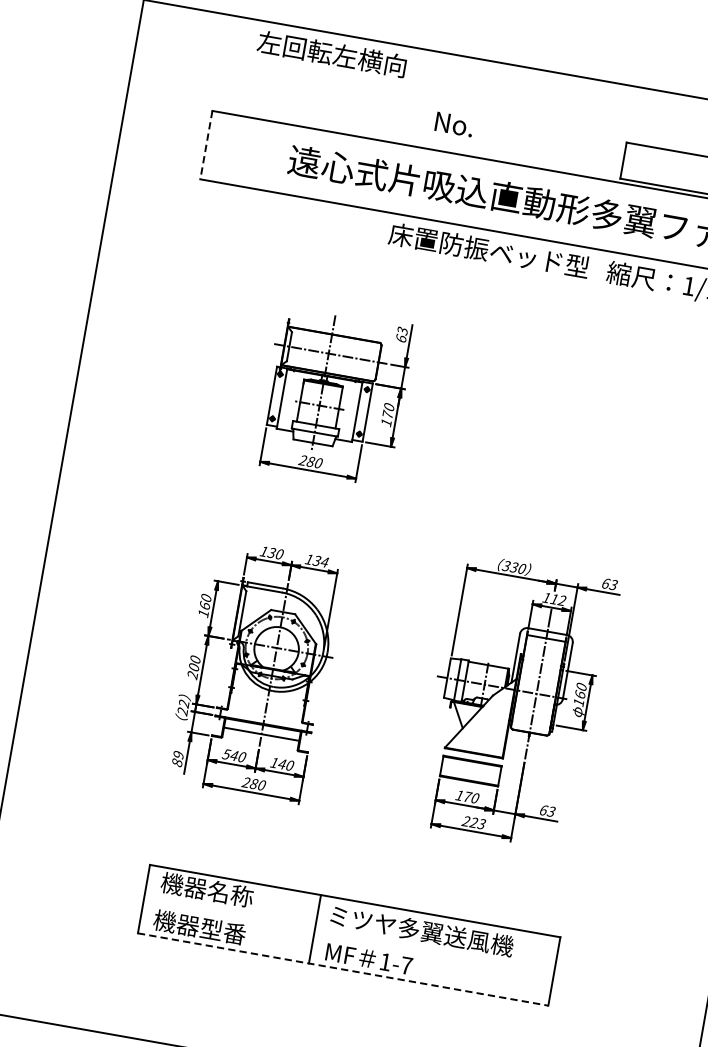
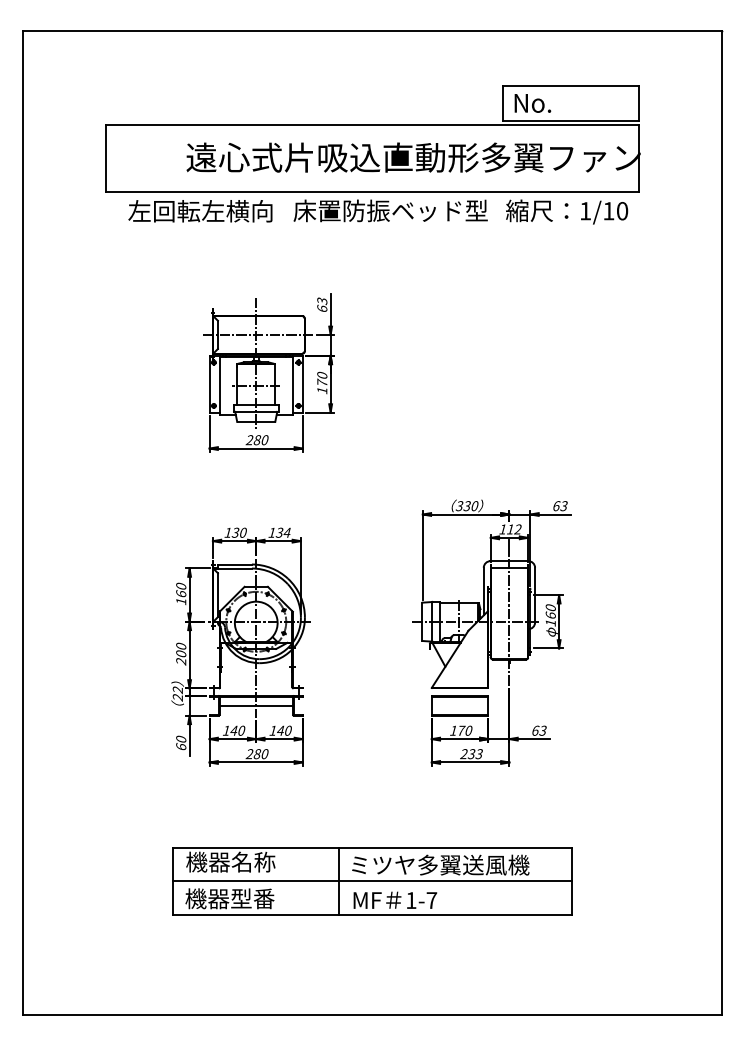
text: (332, 54) -> (200, 211), moved
text: (454, 124) -> (532, 103), moved
line: (205, 145) -> (105, 158), dashed -> solid
text: (226, 754) -> (226, 730), 540 -> 140
text: (178, 759) -> (181, 743), 89 -> 60
text: (473, 823) -> (471, 754), 223 -> 233
line: (349, 935) -> (372, 881), added
line: (343, 969) -> (372, 914), dashed -> solid

